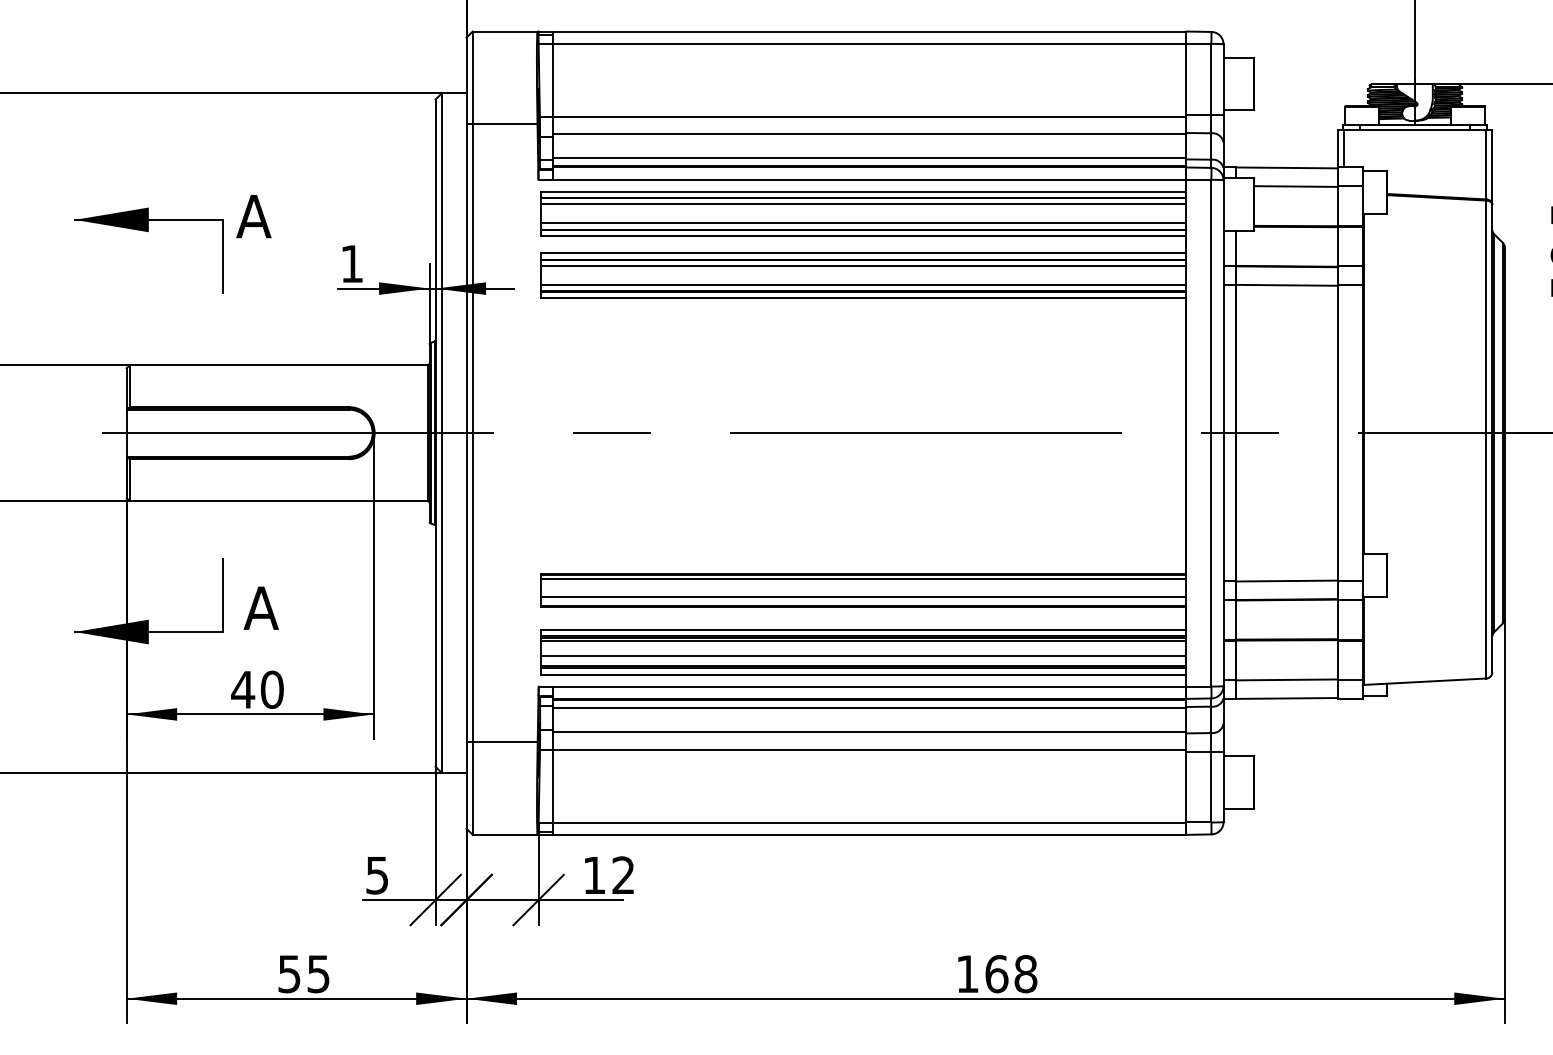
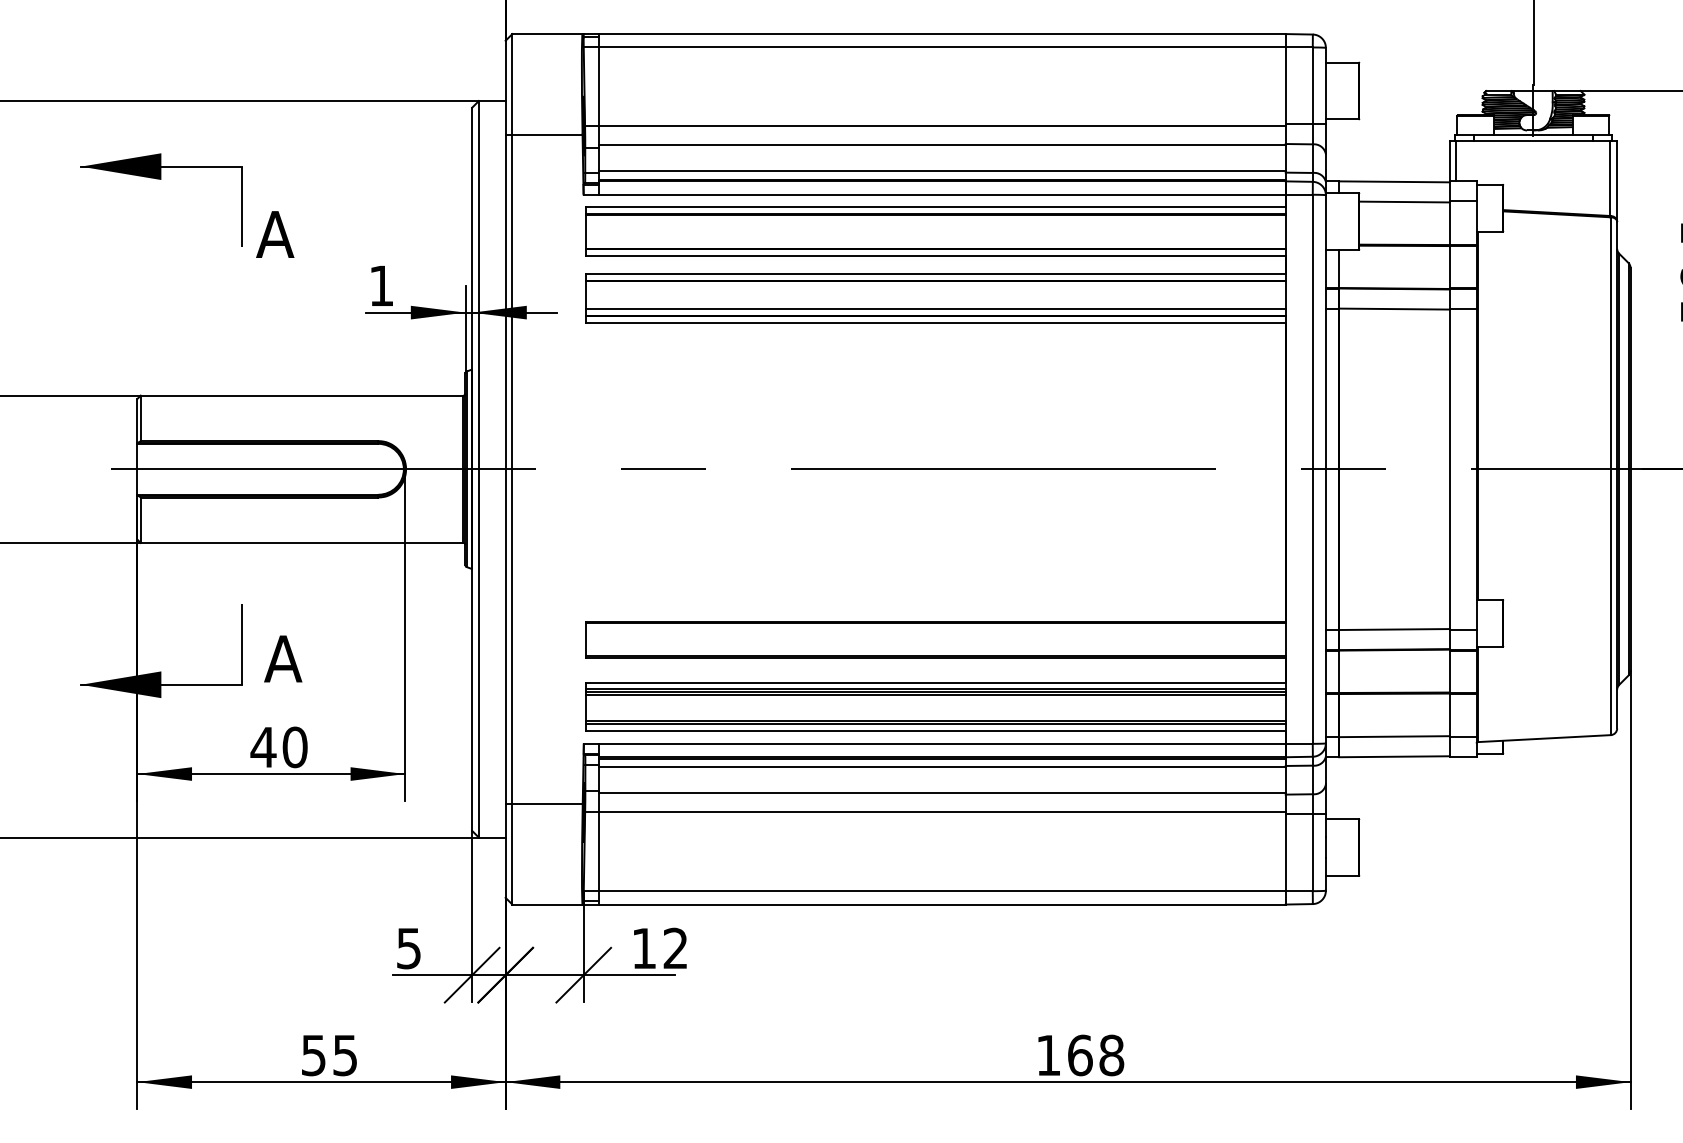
line: (863, 204) -> (935, 221), removed
line: (863, 223) -> (935, 242), removed
part: (148, 232) -> (160, 180), moved
line: (863, 266) -> (935, 288), removed
line: (863, 578) -> (935, 626), removed
line: (863, 597) -> (935, 647), removed
line: (863, 656) -> (935, 711), removed

